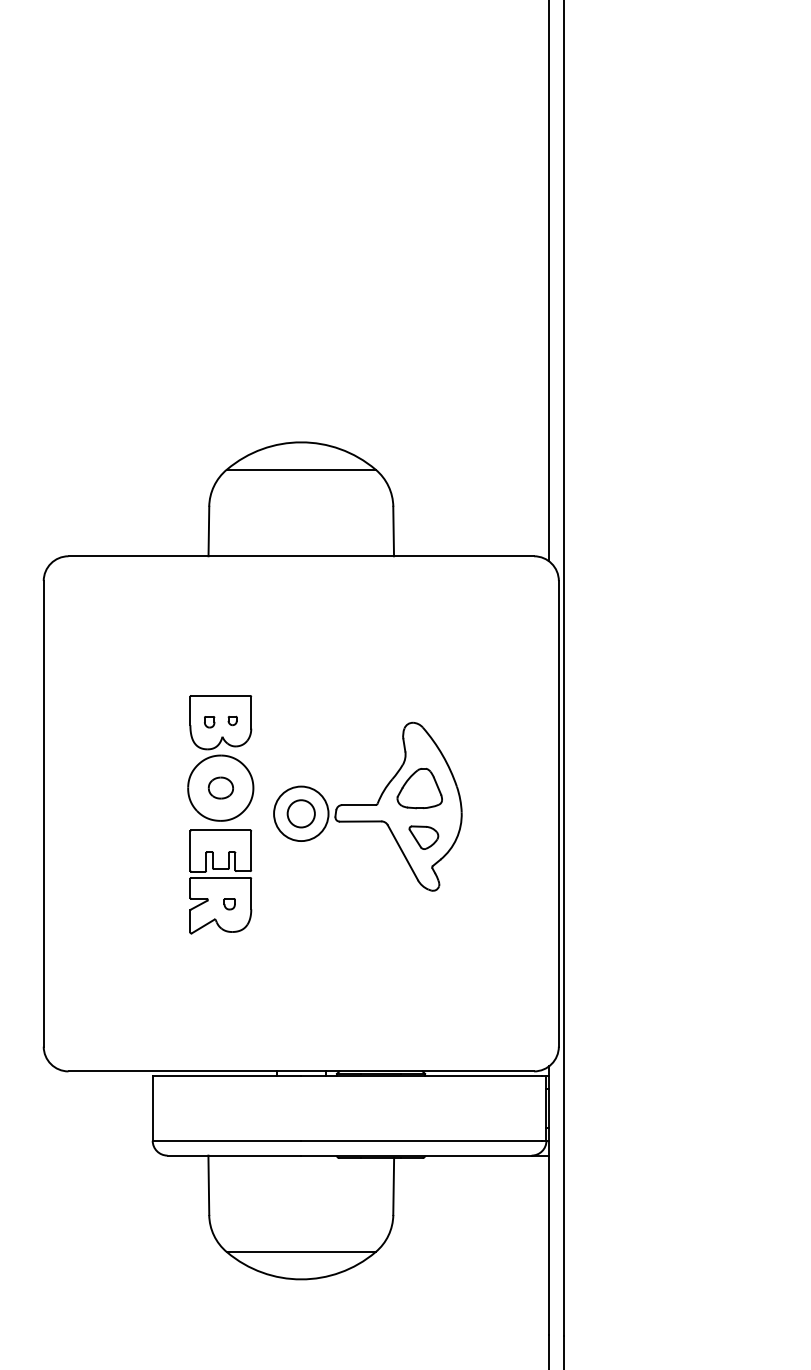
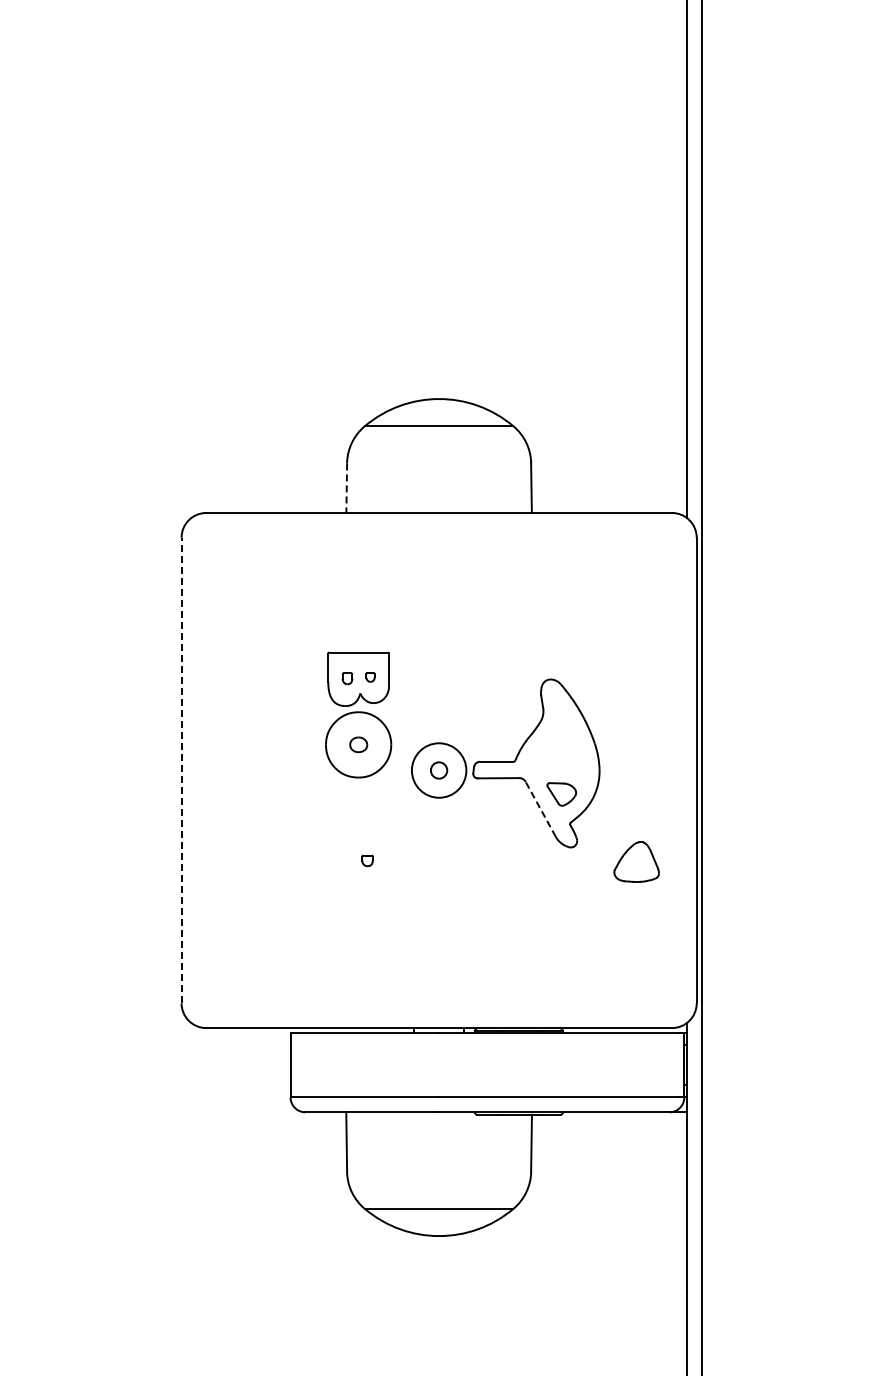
line: (208, 531) -> (346, 488), solid -> dashed
part: (220, 787) -> (358, 744), size x0.7
part: (419, 787) -> (636, 861), moved
line: (43, 813) -> (181, 770), solid -> dashed
circle: (300, 813) -> (438, 770), size x0.6
line: (402, 851) -> (540, 808), solid -> dashed
part: (220, 881) -> (358, 838), removed

